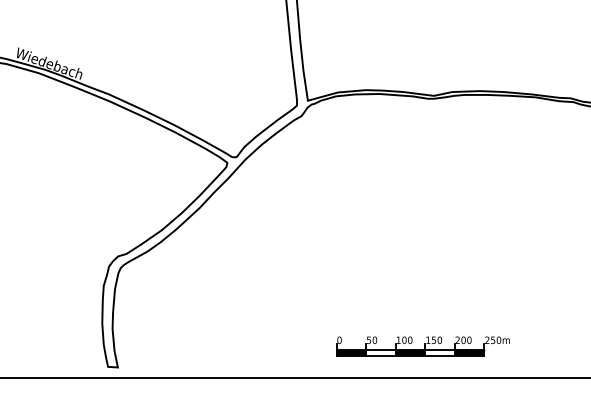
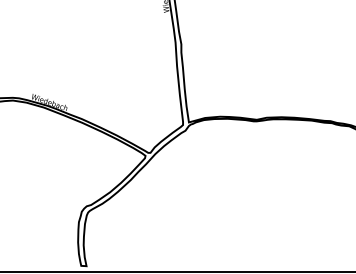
part: (422, 345) -> (250, 254), removed

